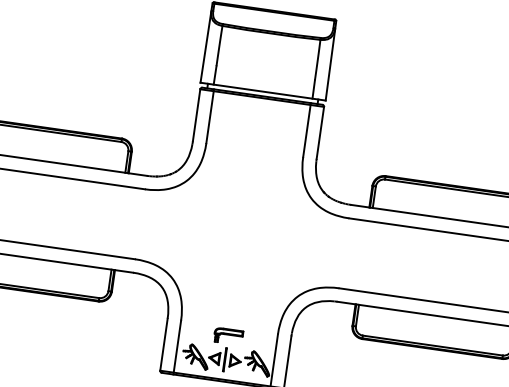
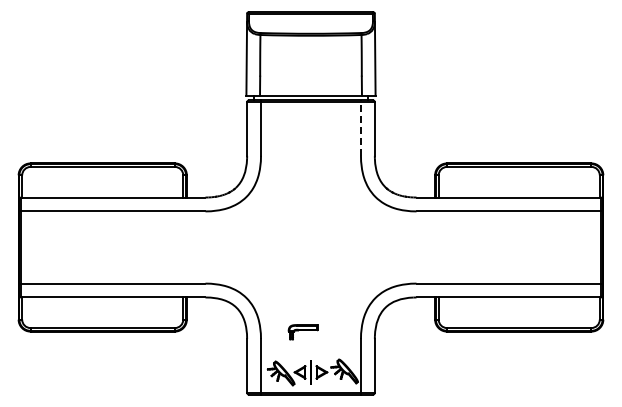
line: (306, 130) -> (360, 128), solid -> dashed
part: (227, 336) -> (302, 332), moved

